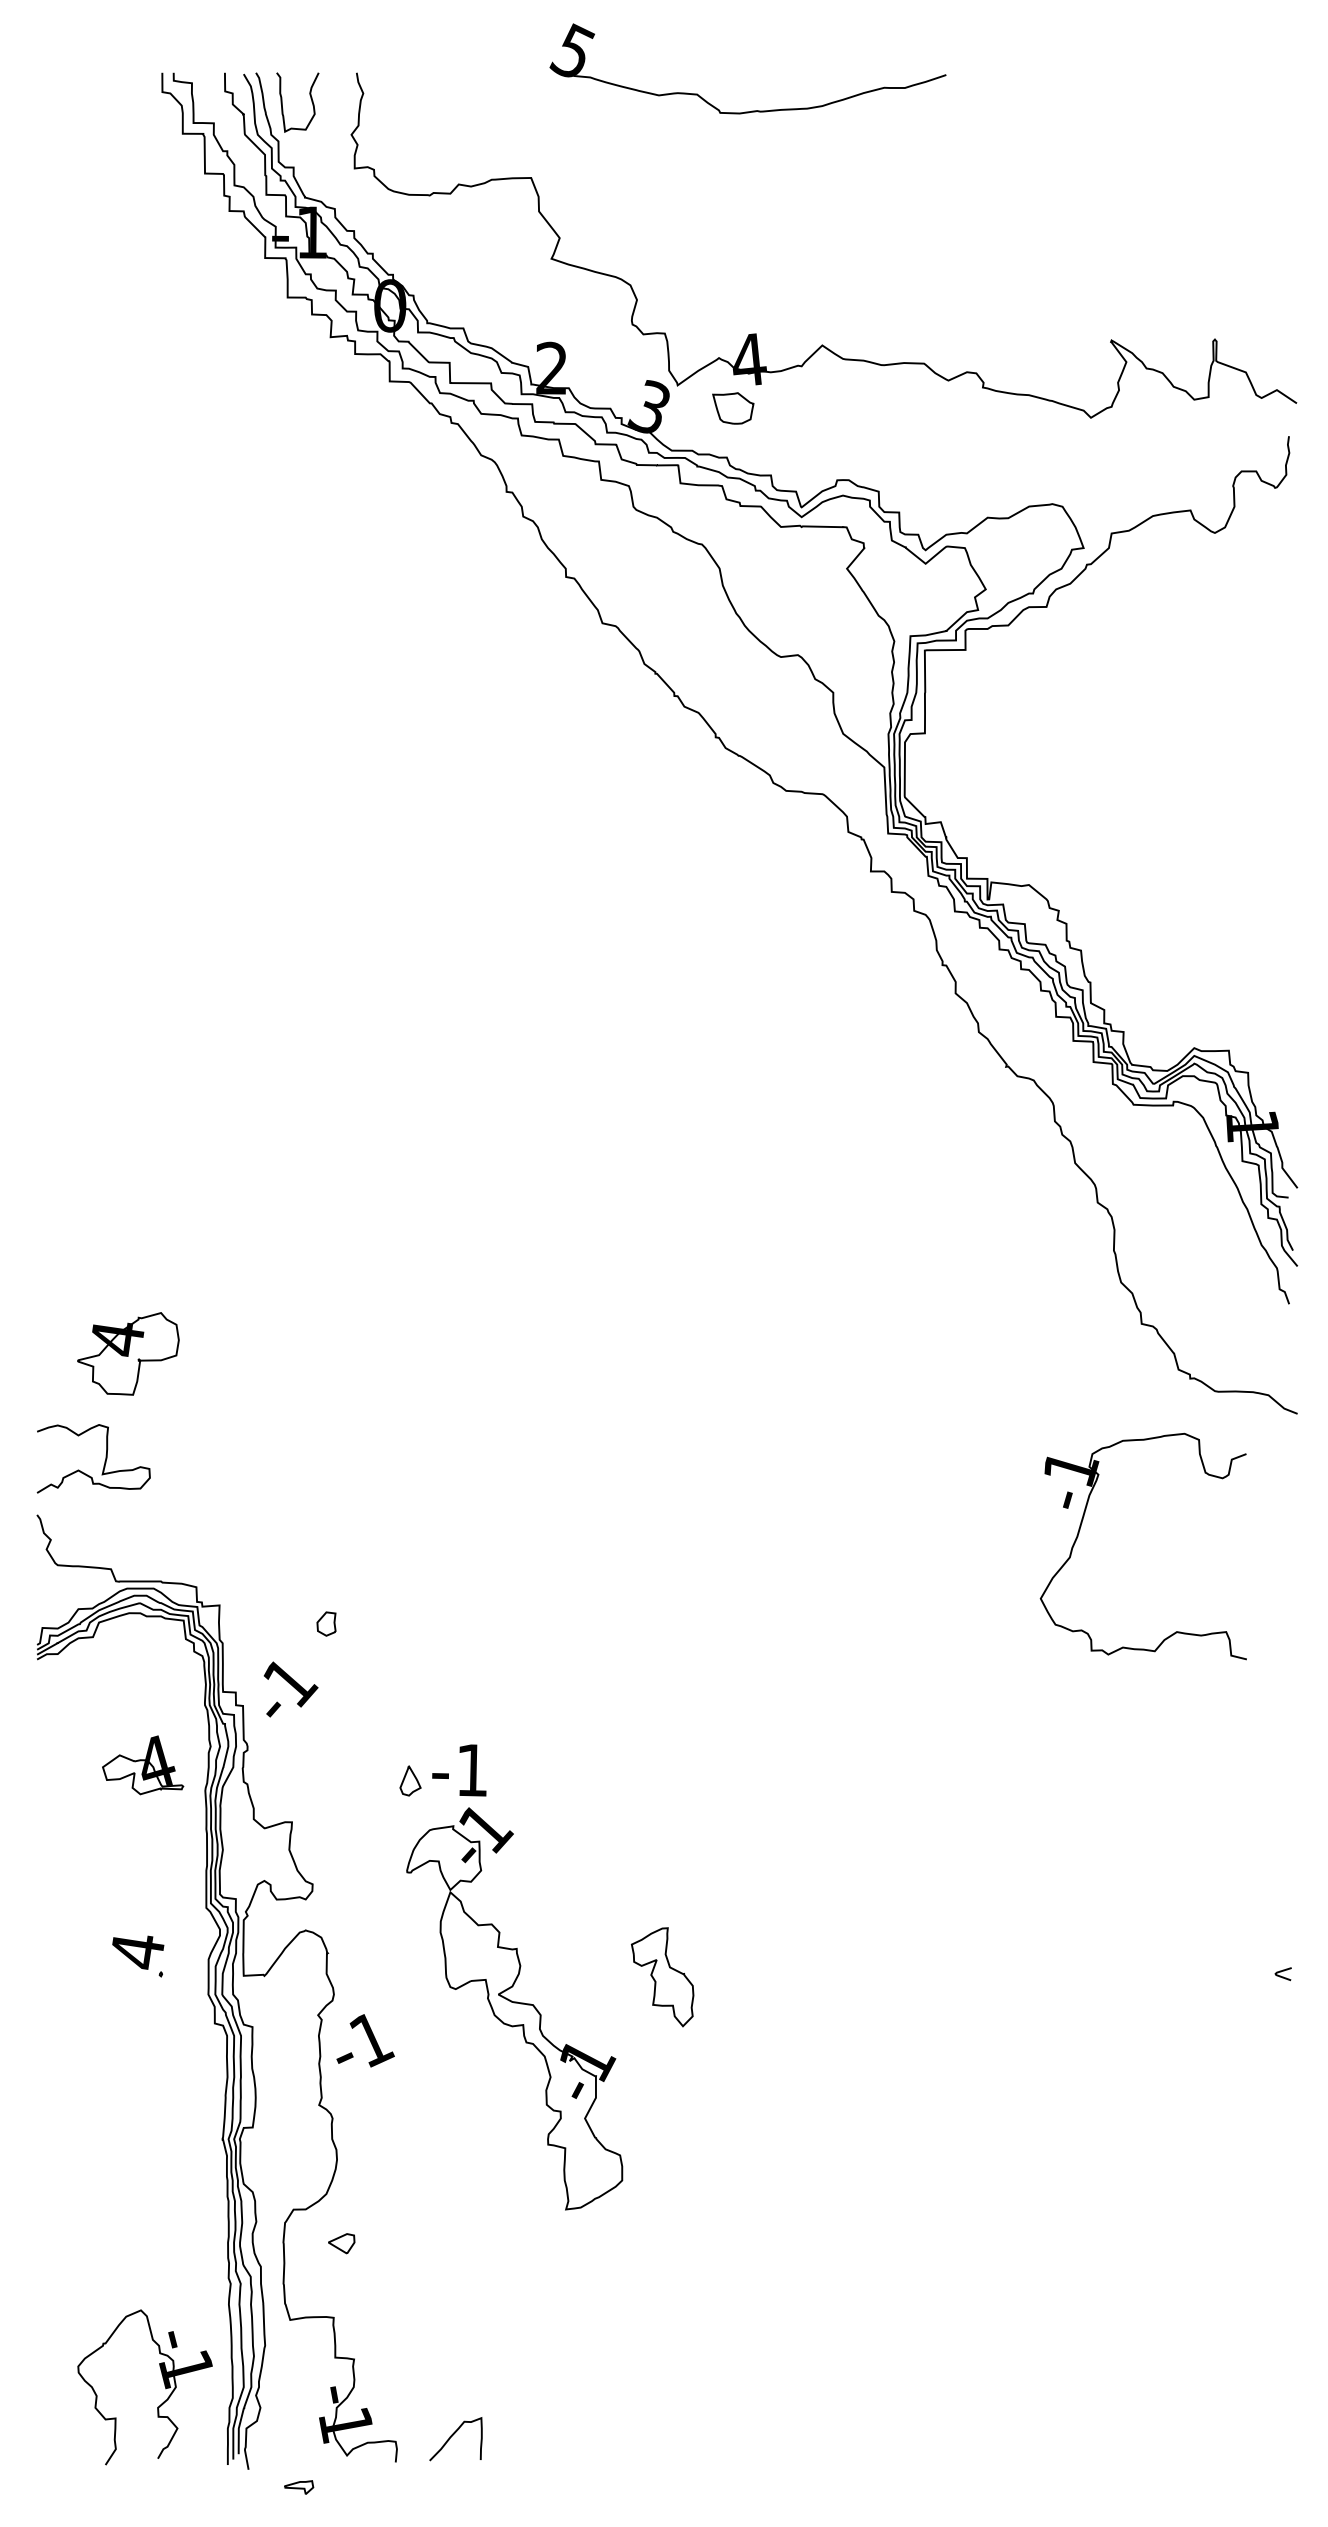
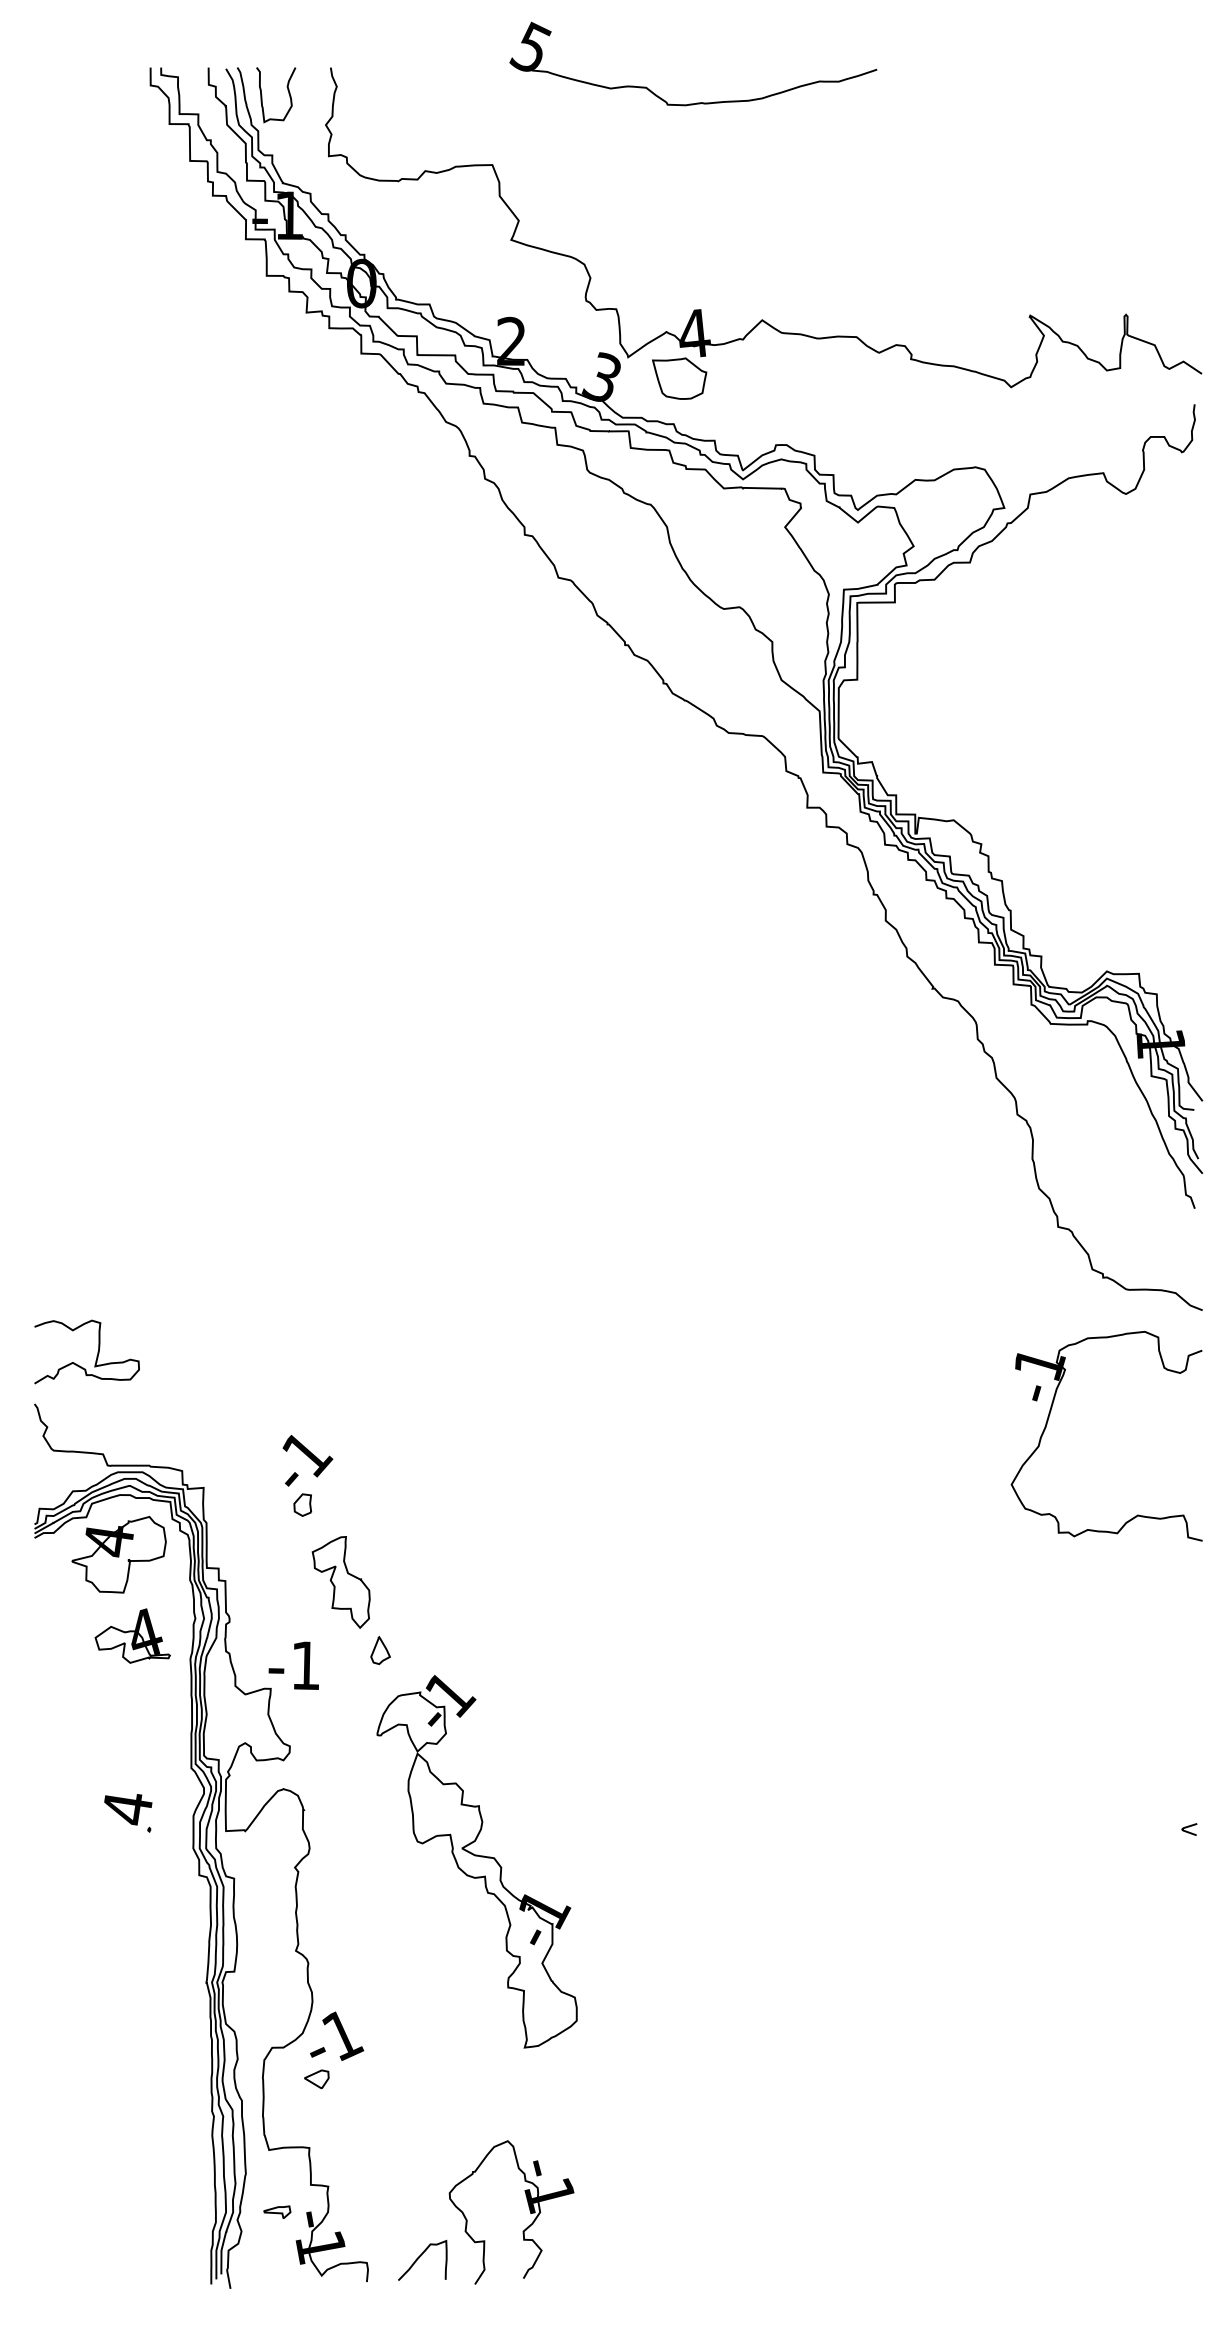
part: (733, 408) -> (679, 378), size x1.43
part: (127, 1353) -> (118, 1554), moved
part: (1080, 1530) -> (1048, 1421), moved
text: (290, 1689) -> (307, 1460), moved
text: (458, 1770) -> (293, 1665), moved
part: (661, 1977) -> (340, 1582), moved
text: (366, 2039) -> (337, 2035), moved
part: (163, 2381) -> (528, 2207), moved
part: (299, 2486) -> (277, 2211), moved

